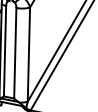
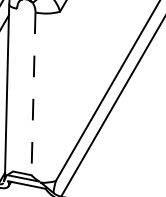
line: (4, 50) -> (14, 88), removed
line: (15, 53) -> (33, 94), solid -> dashed
line: (28, 54) -> (57, 96), removed

